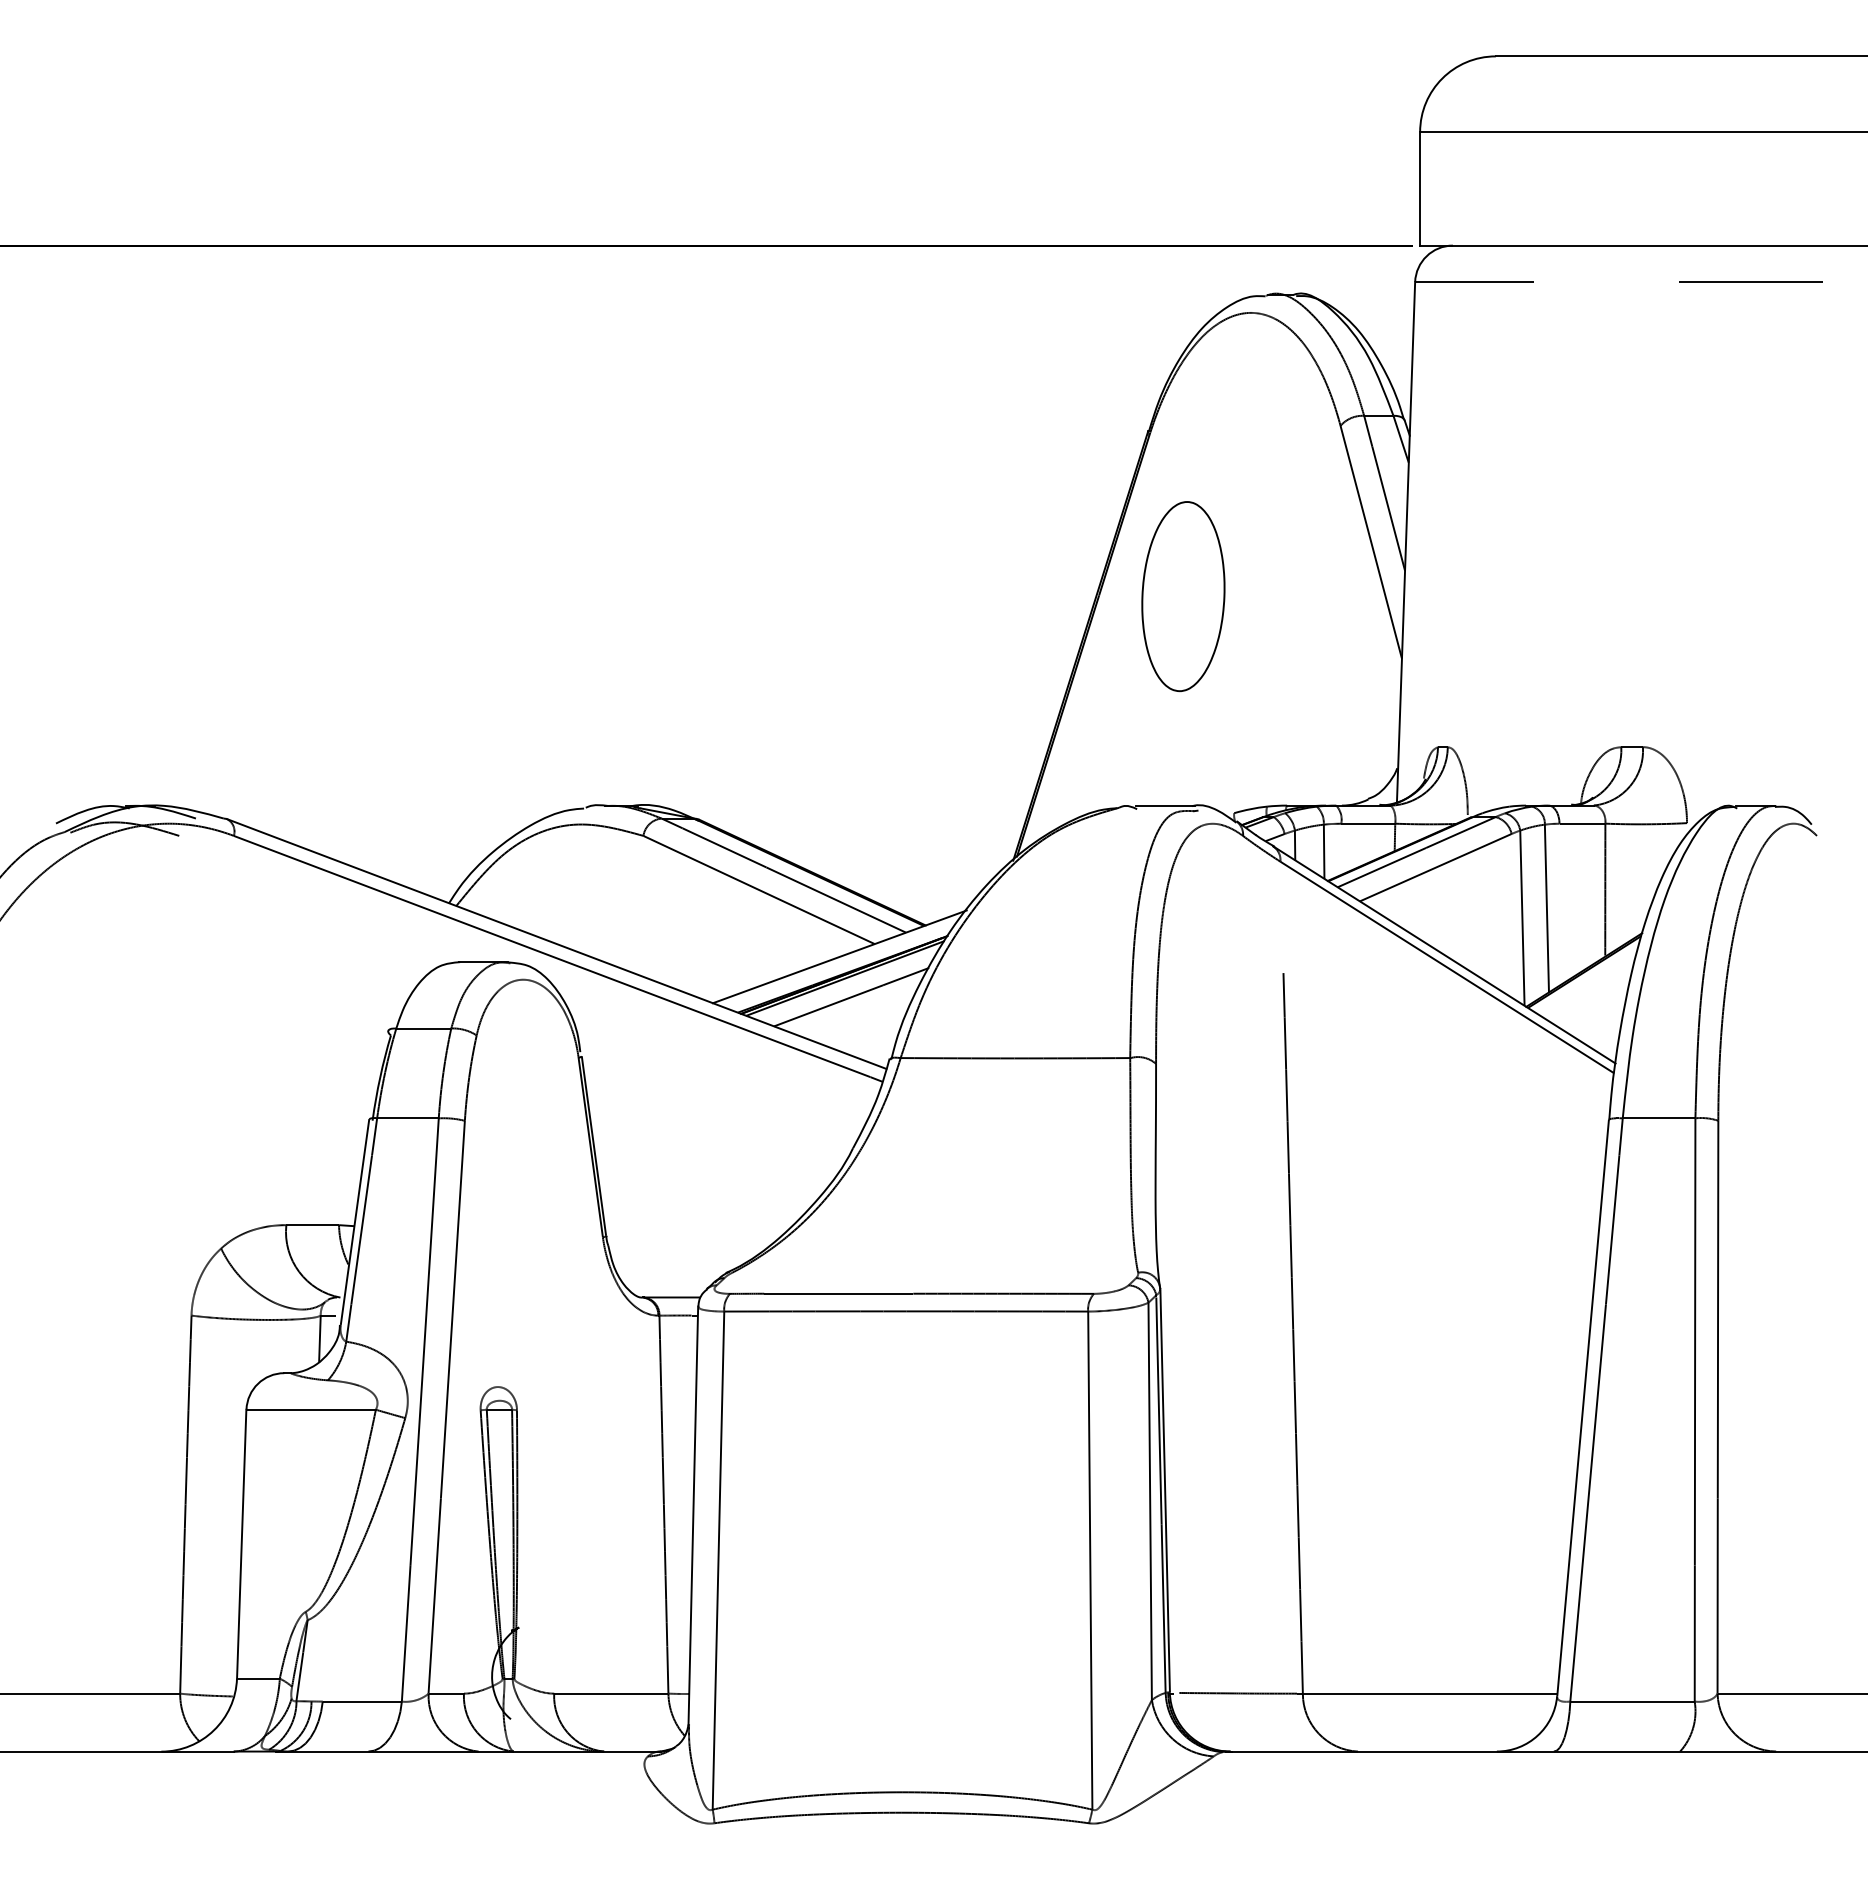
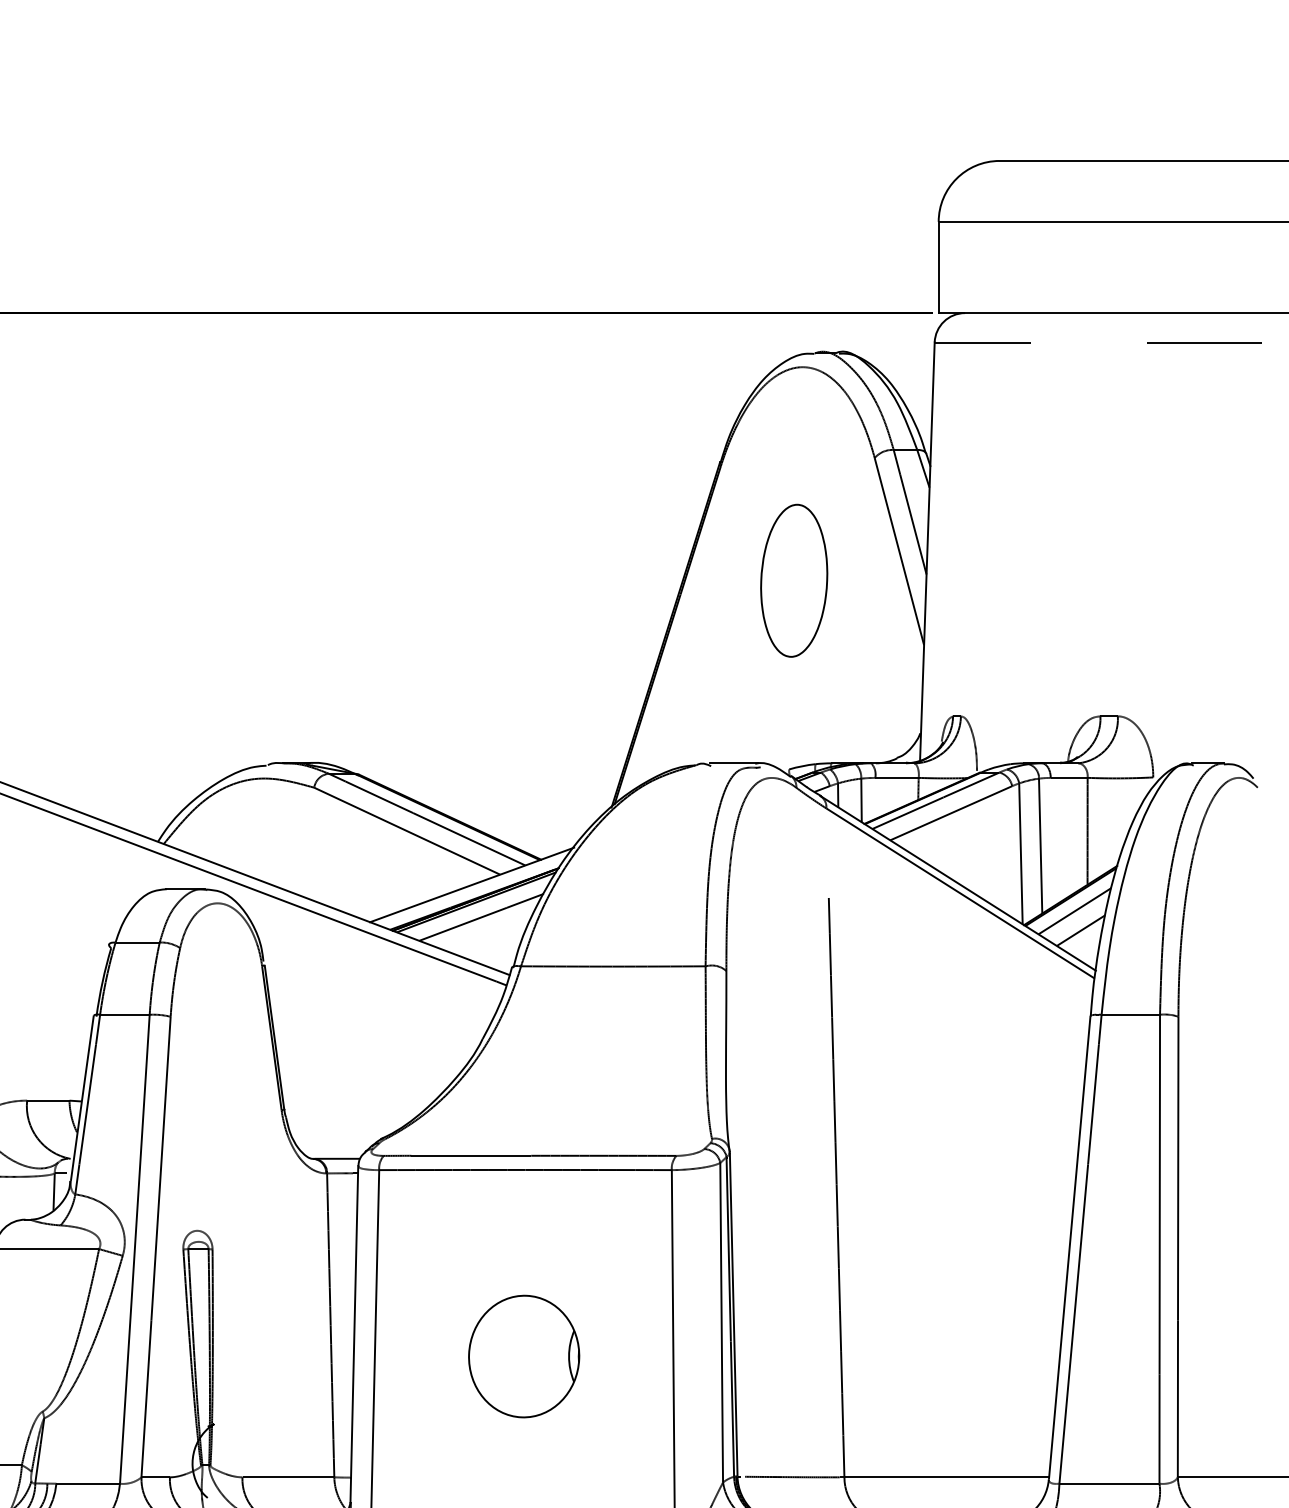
part: (1183, 596) -> (794, 580), moved
line: (1589, 989) -> (1074, 911), added
line: (1597, 1013) -> (1081, 930), added
part: (904, 1542) -> (524, 1355), added

